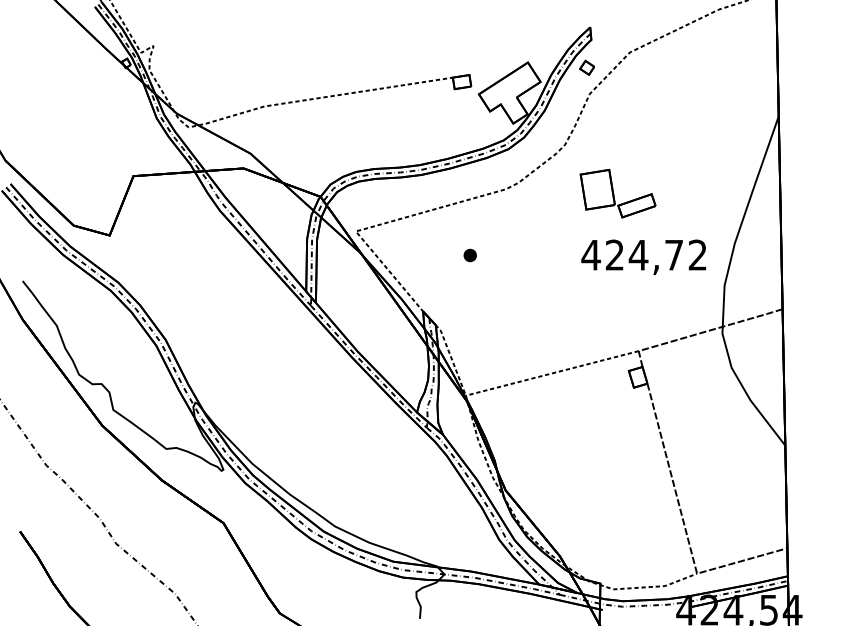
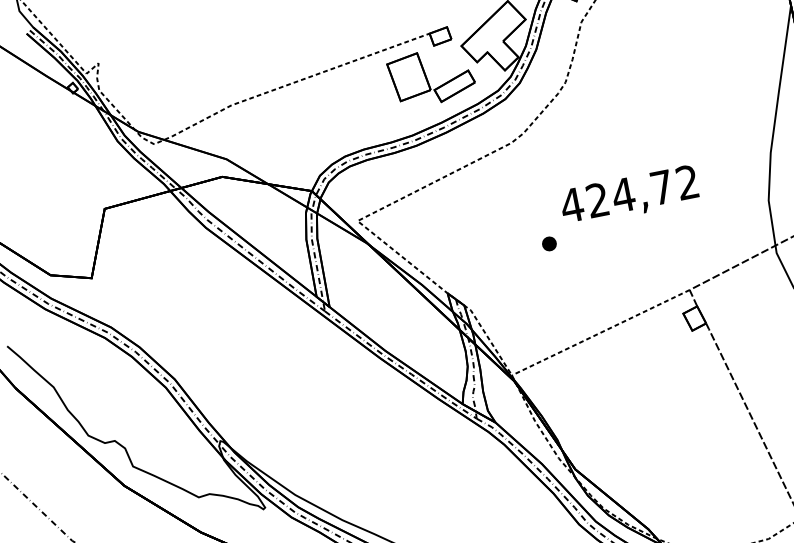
part: (617, 193) -> (431, 77), moved
part: (469, 255) -> (548, 244), moved
text: (643, 256) -> (629, 195), moved

